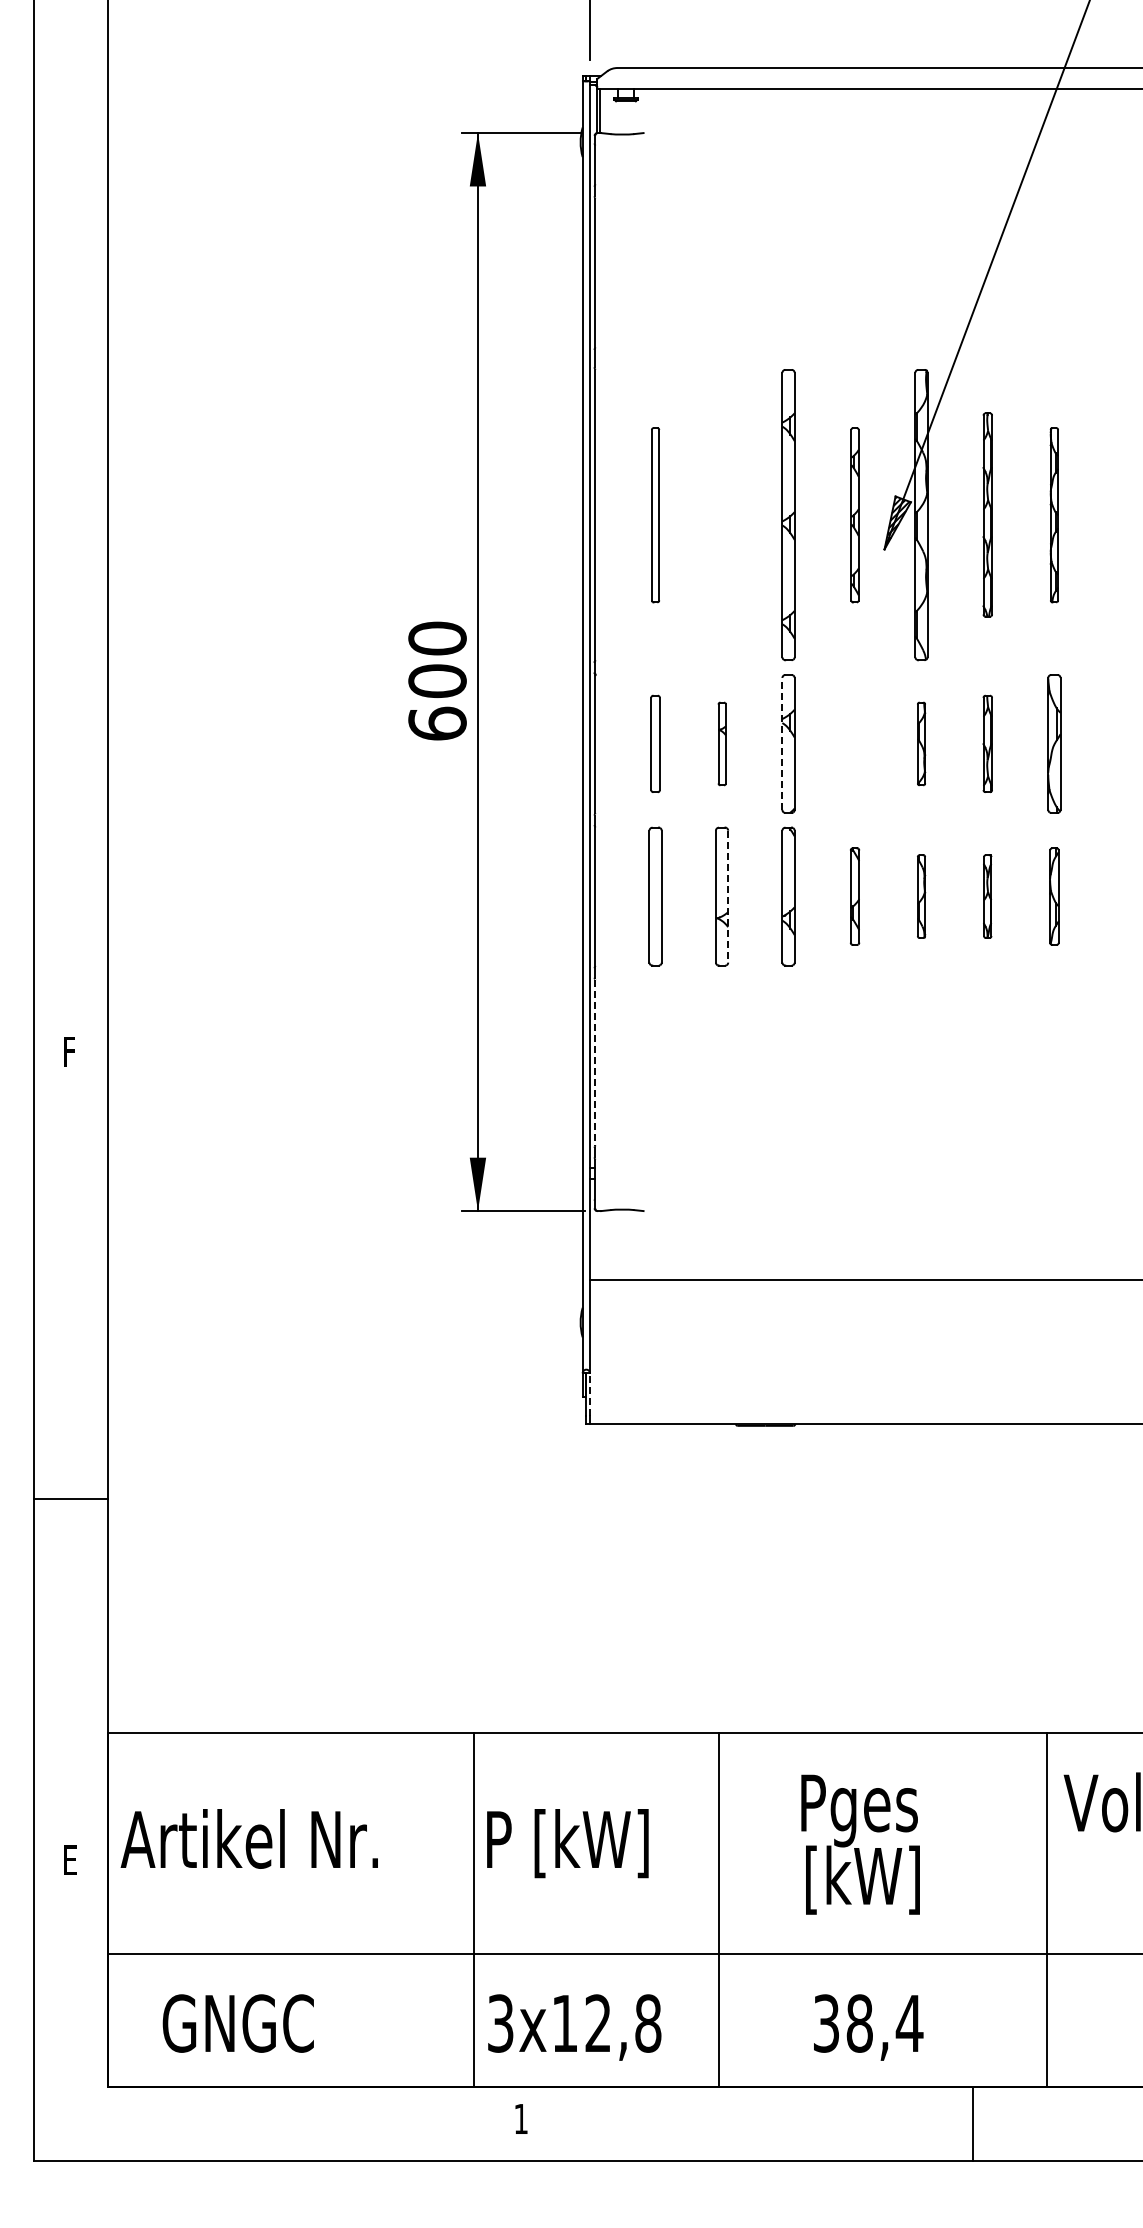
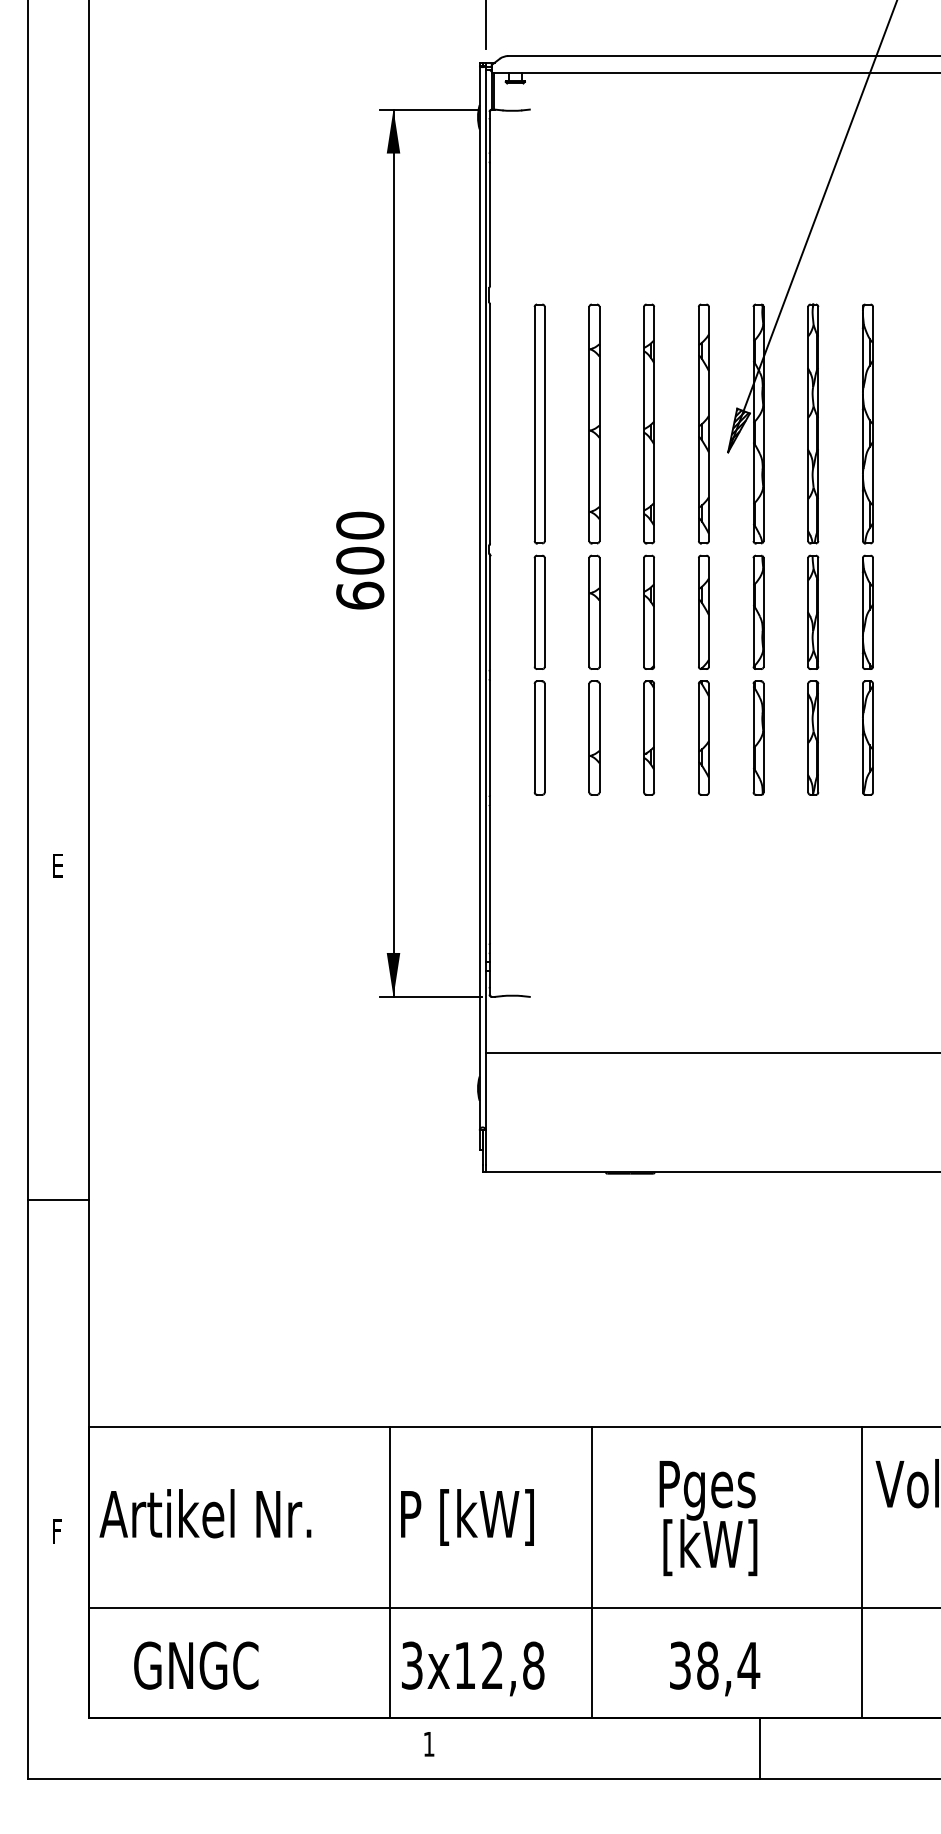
part: (987, 514) -> (812, 423), size x1.43
part: (655, 515) -> (539, 424), size x1.67
part: (722, 515) -> (594, 424), added
part: (854, 515) -> (703, 424), size x1.67
part: (1054, 515) -> (868, 424), size x1.67
part: (655, 743) -> (539, 612), size x1.43
part: (722, 743) -> (594, 612), size x1.67
line: (782, 743) -> (644, 612), dashed -> solid
part: (854, 743) -> (703, 612), added
part: (921, 743) -> (758, 612), size x1.67
part: (987, 743) -> (812, 612), size x1.43
line: (728, 896) -> (599, 737), dashed -> solid
part: (854, 896) -> (703, 737), size x1.43
part: (921, 896) -> (758, 737), size x1.67
part: (987, 896) -> (812, 737), size x1.67
part: (1054, 896) -> (868, 737), size x1.43
text: (71, 1051) -> (58, 865), F -> E
line: (595, 1062) -> (490, 874), dashed -> solid
line: (590, 1394) -> (486, 1147), dashed -> solid
line: (70, 1498) -> (58, 1199), moved
text: (71, 1859) -> (58, 1530), E -> F
line: (973, 2123) -> (760, 1747), moved

